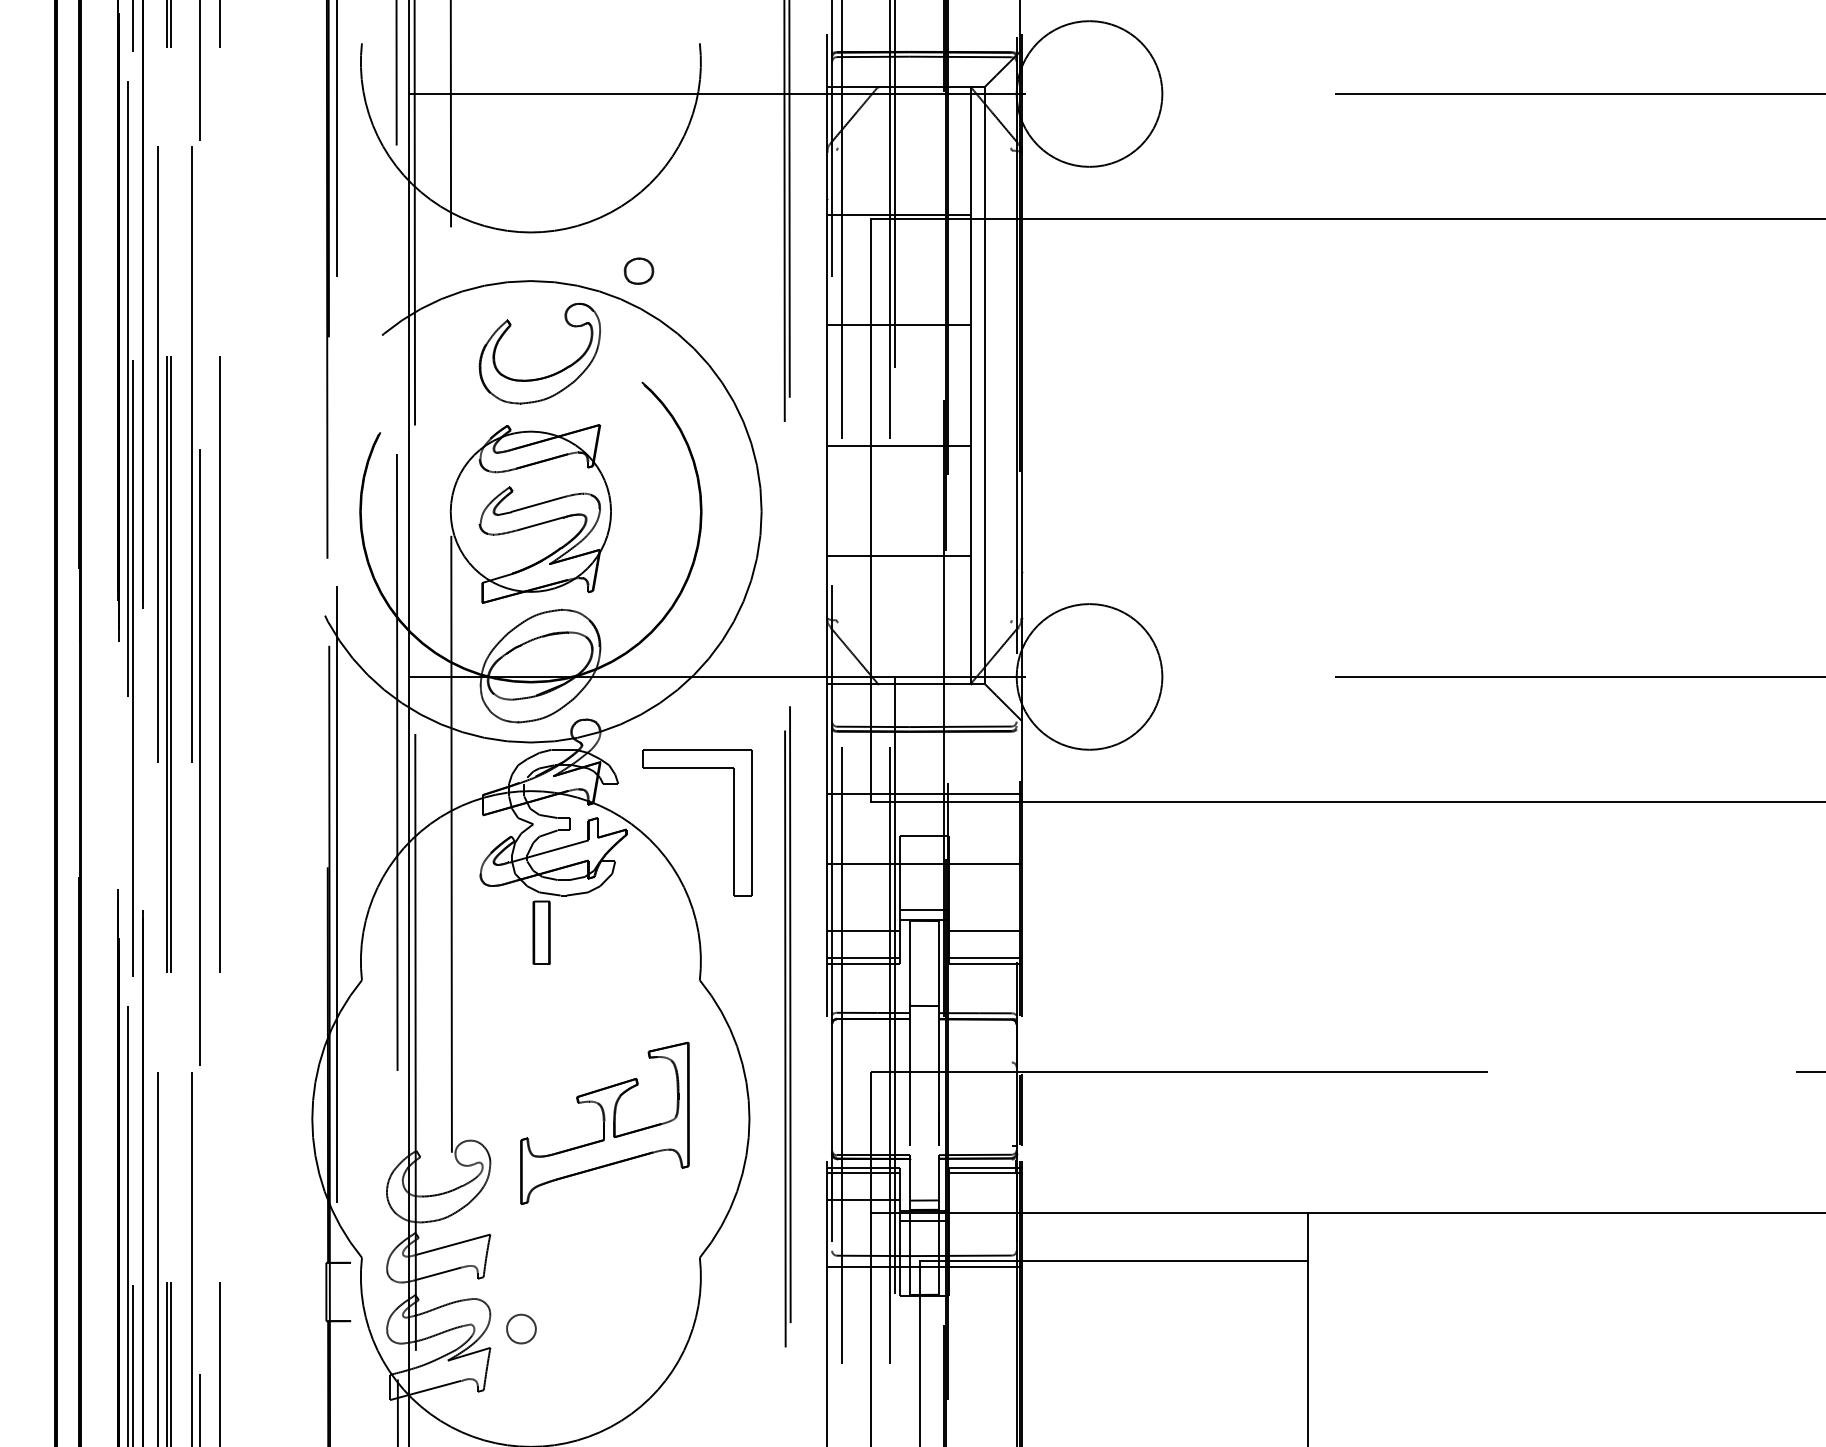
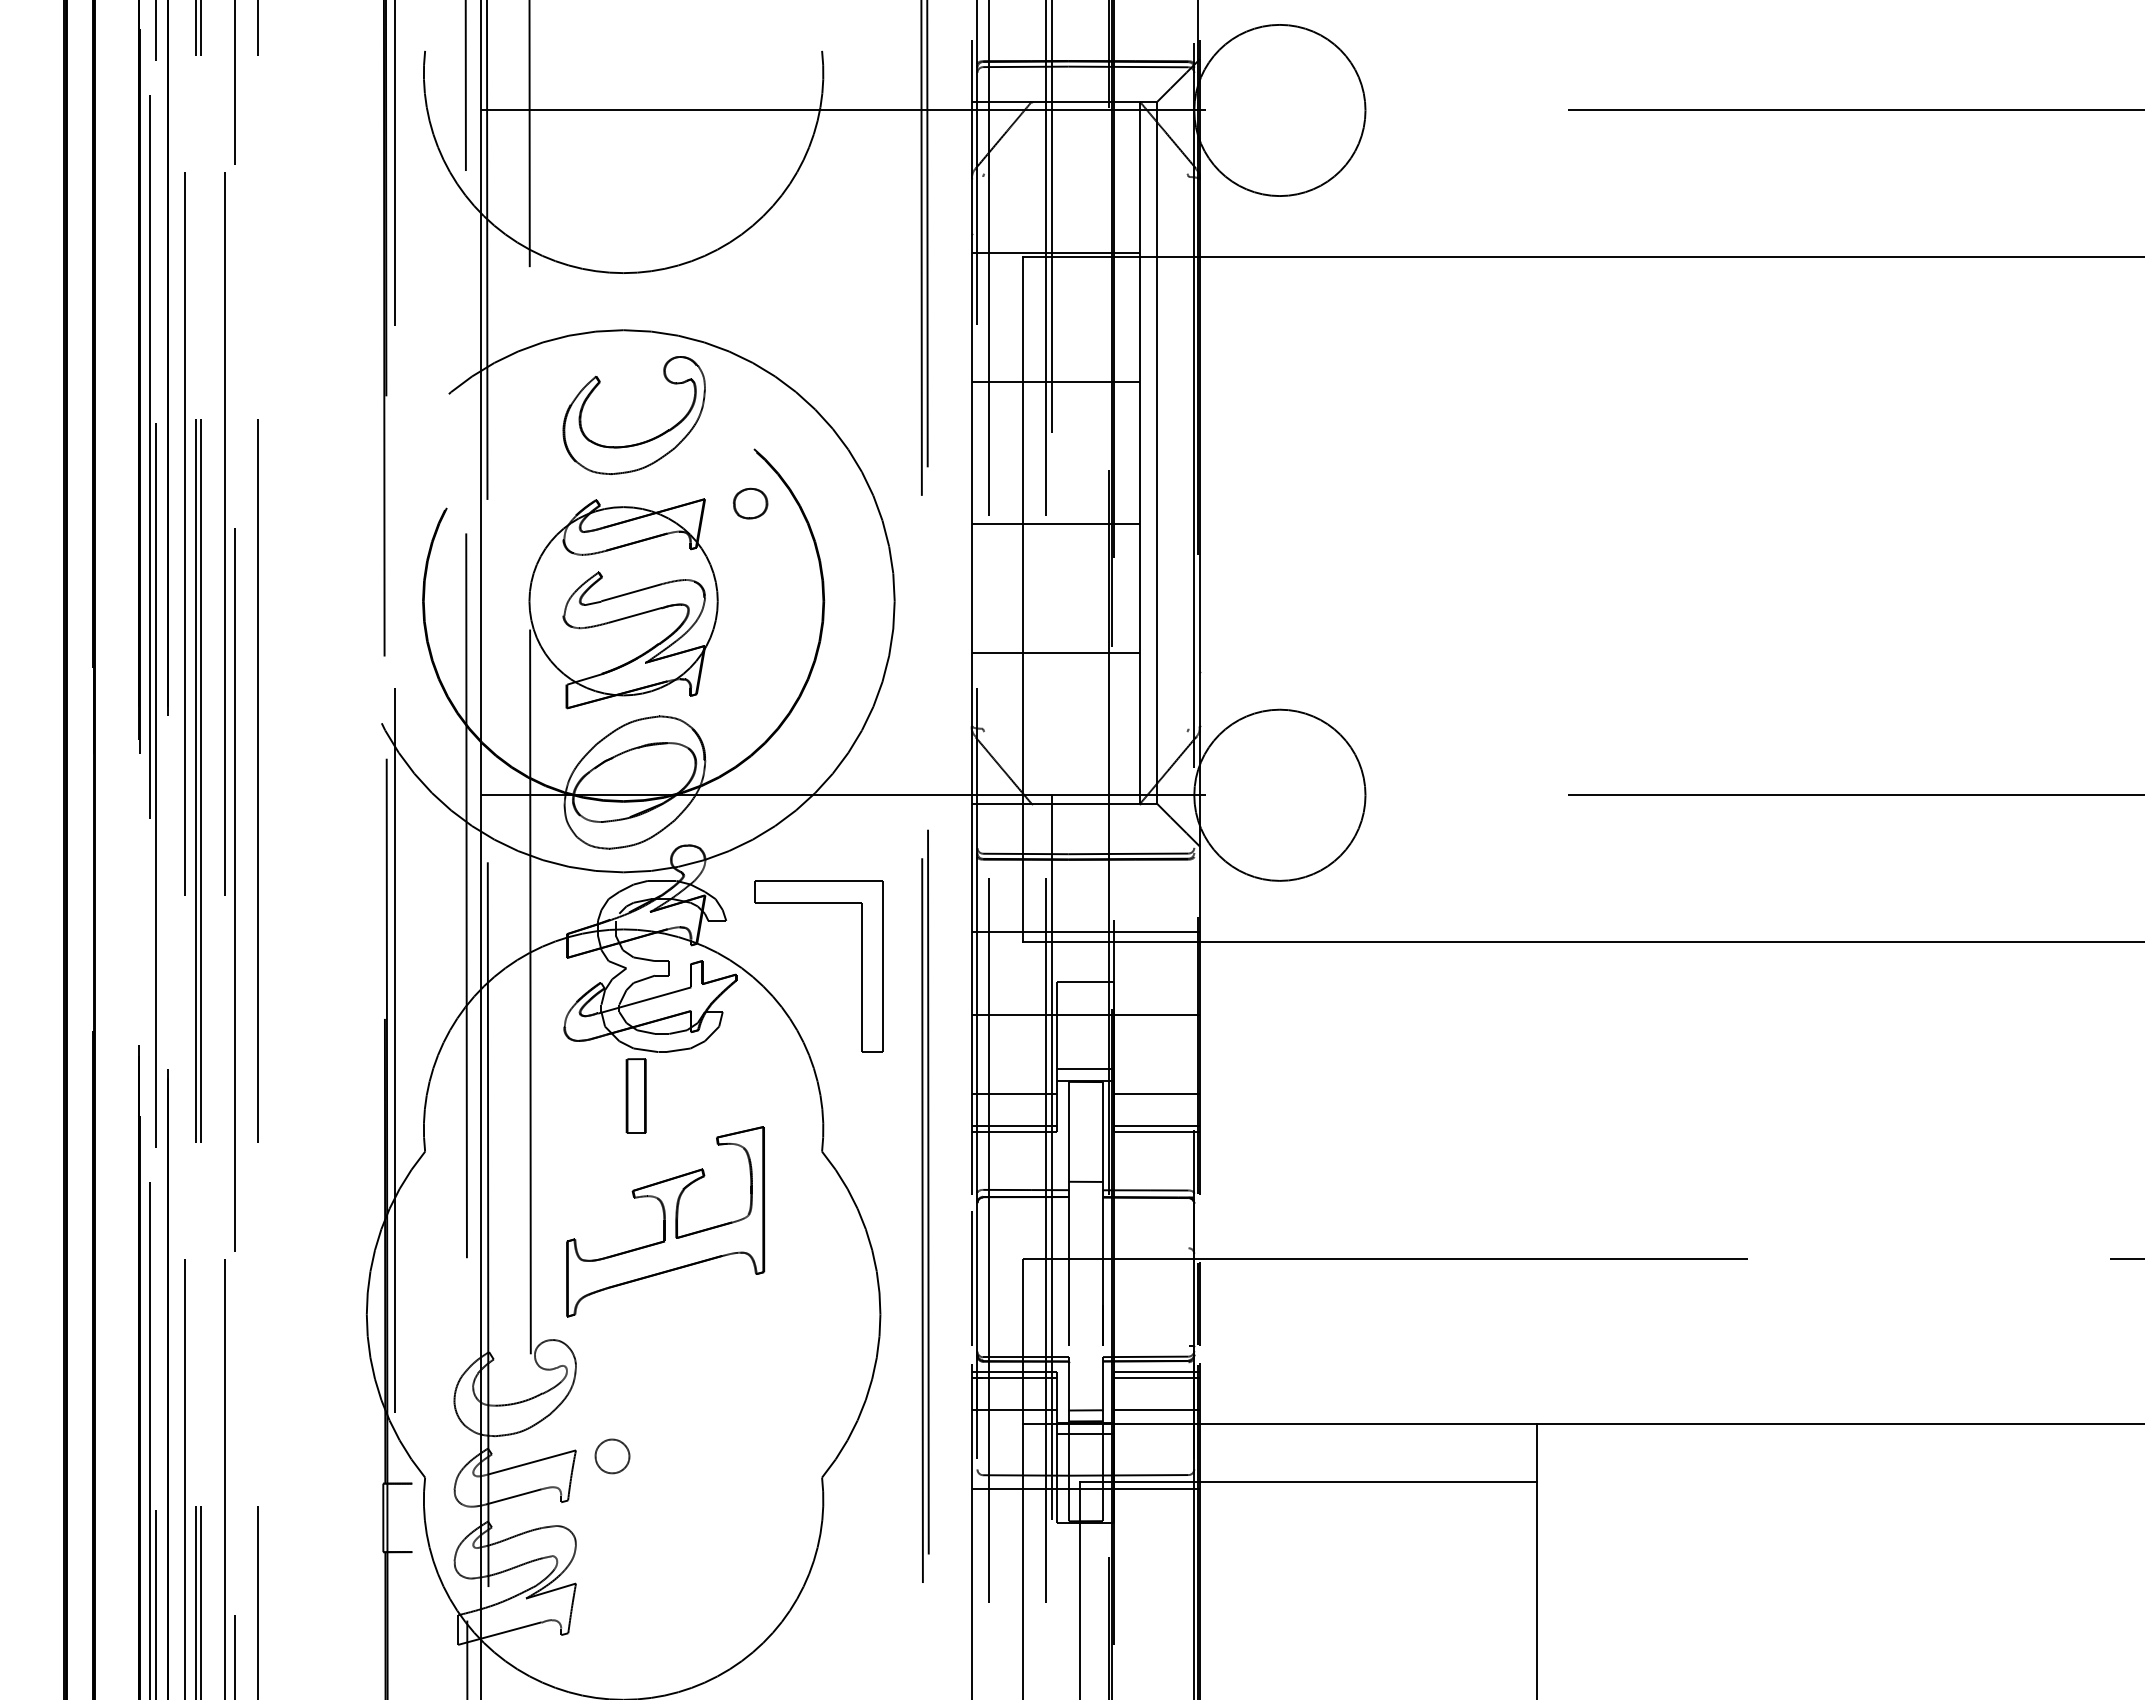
part: (638, 271) -> (750, 503), moved
line: (827, 1088) -> (971, 1278), added
part: (604, 1123) -> (665, 1221), moved
line: (985, 1199) -> (1157, 1409), added
part: (521, 1329) -> (612, 1456), moved

